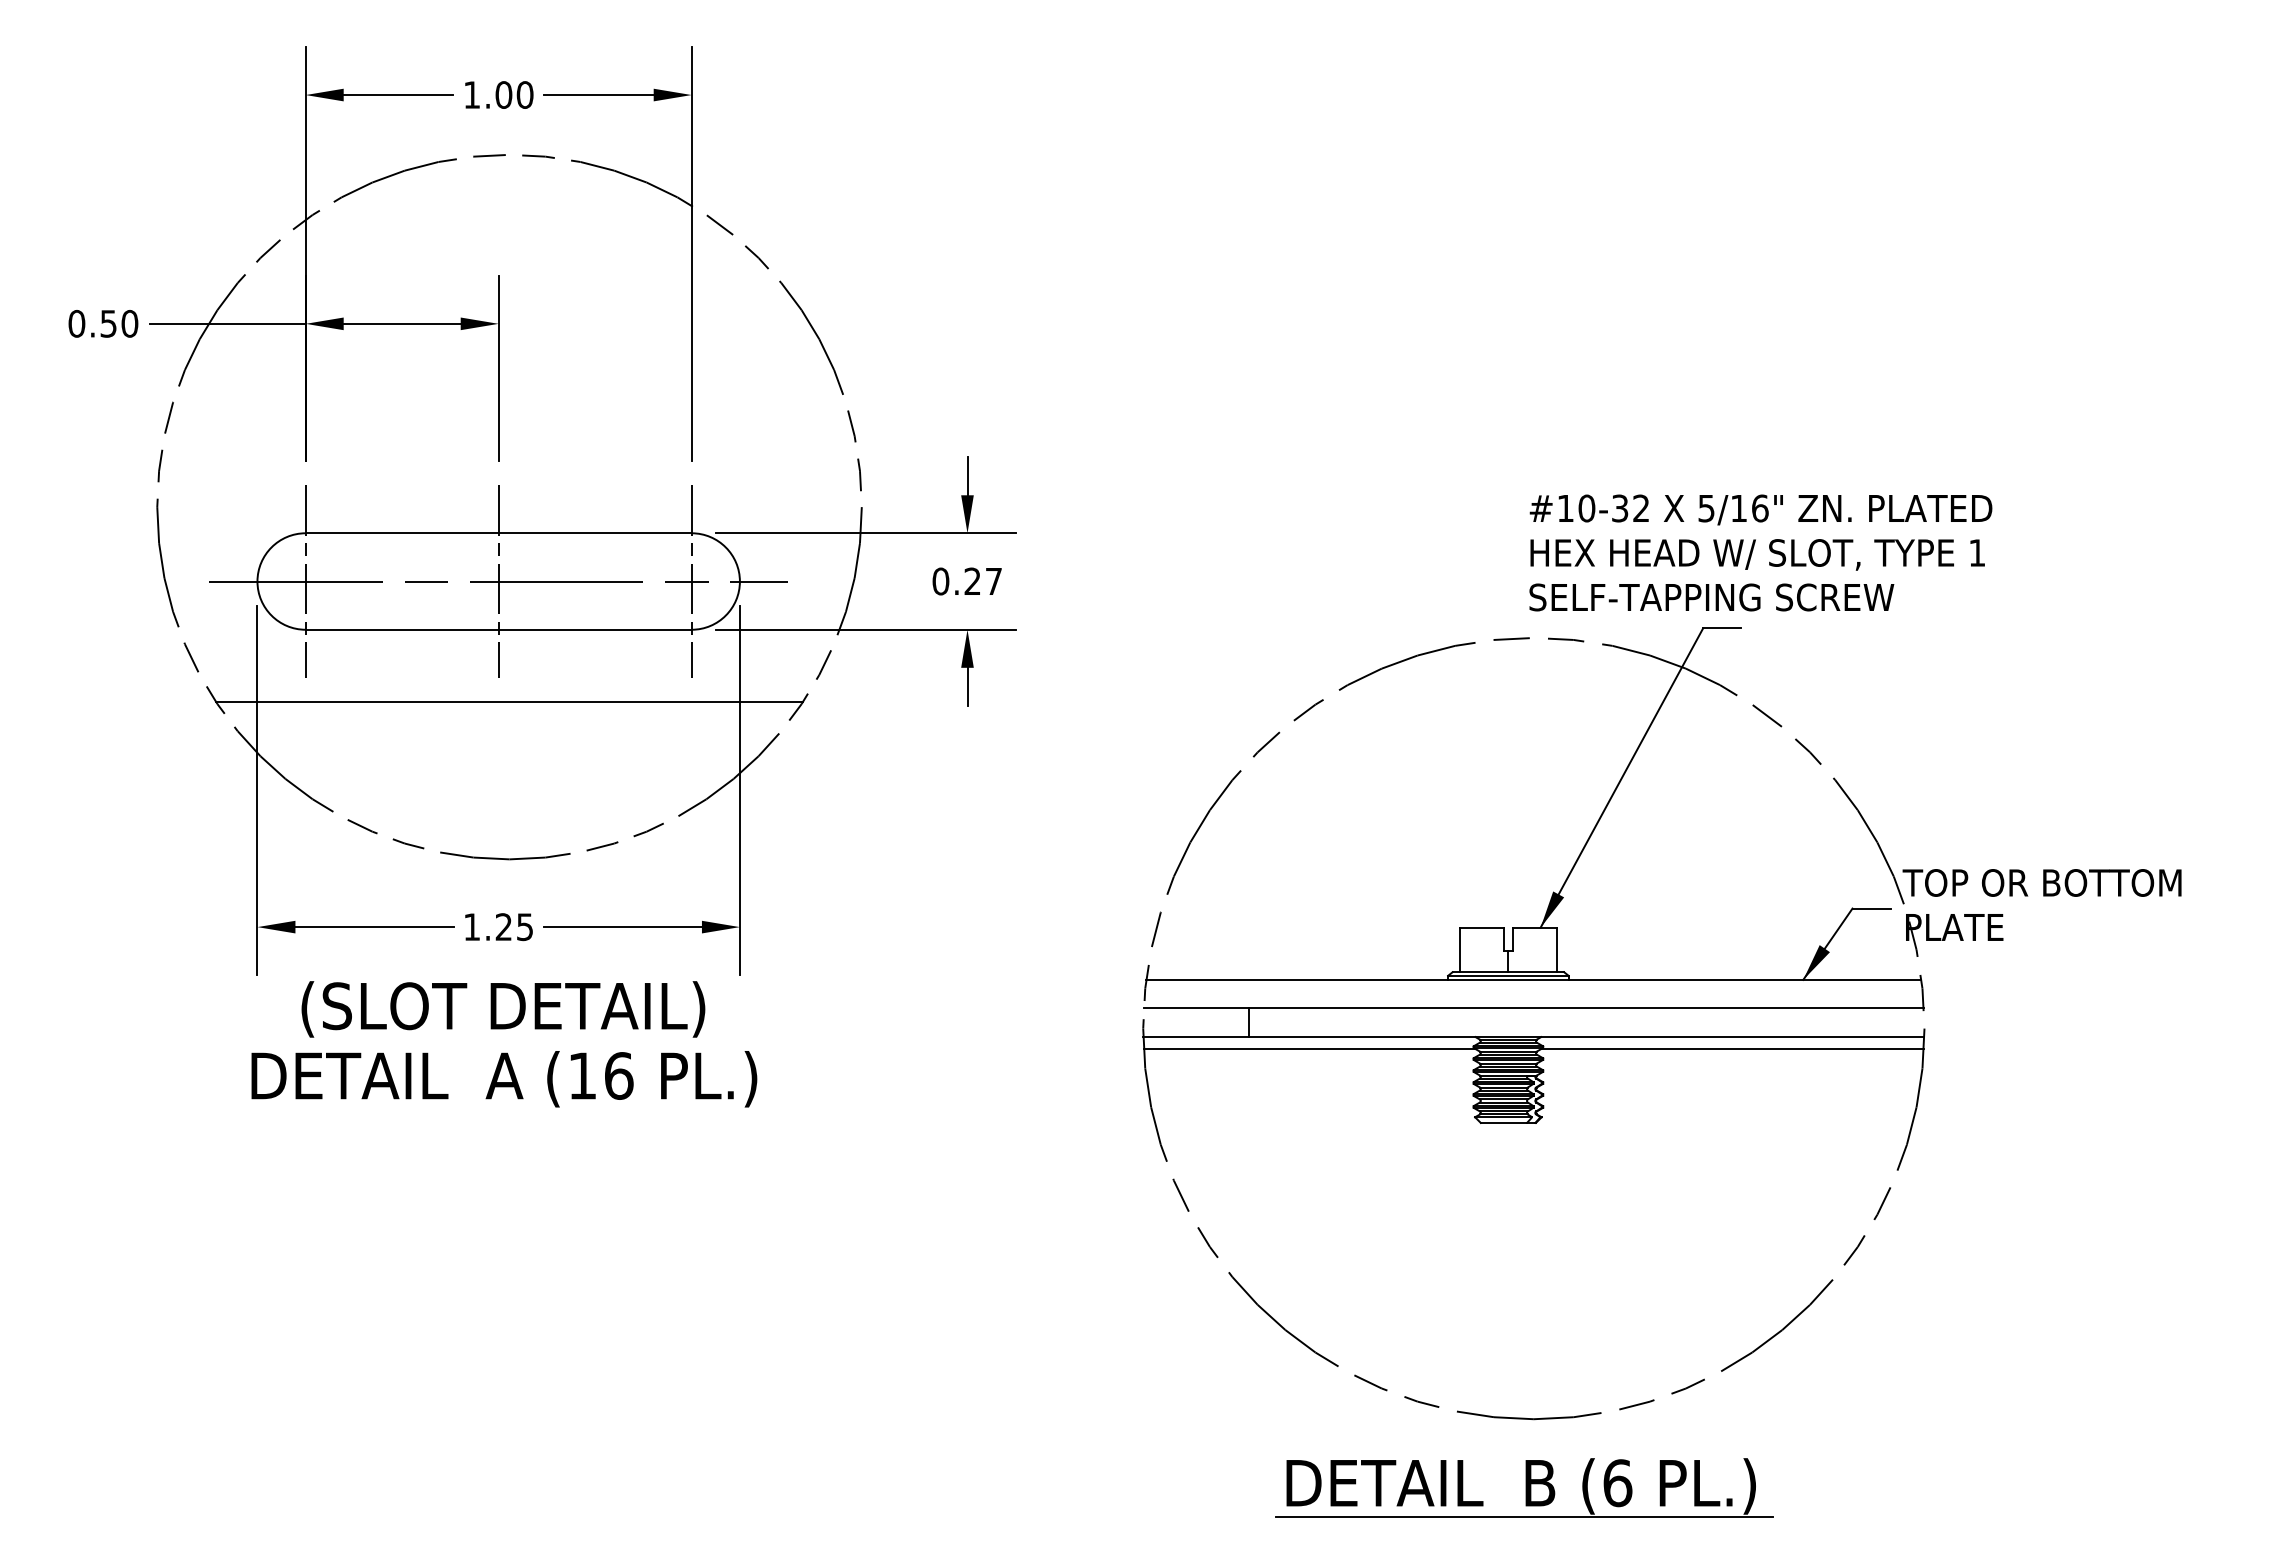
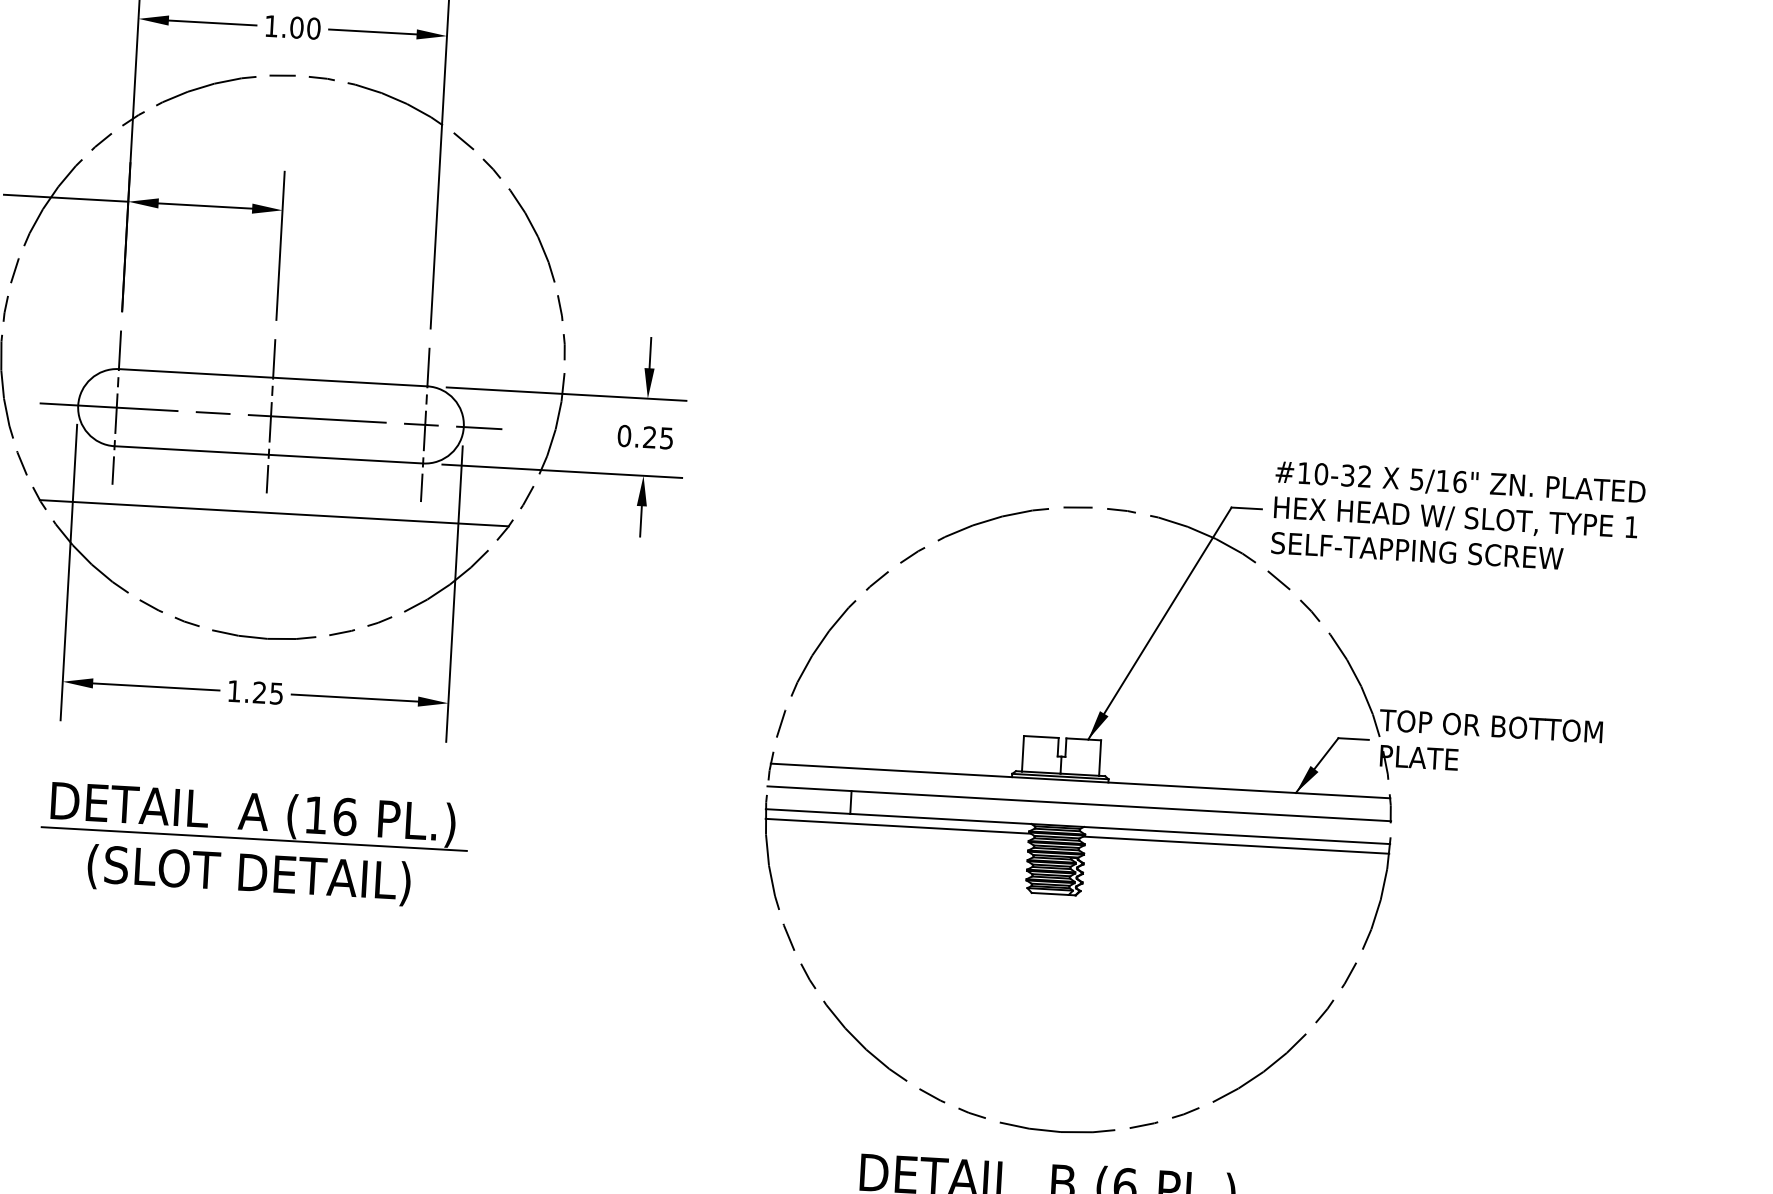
text: (1760, 552) -> (1458, 517), moved
text: (993, 581) -> (666, 438), 0.27 -> 0.25
text: (503, 1009) -> (249, 875), moved
line: (507, 1109) -> (254, 838), added

